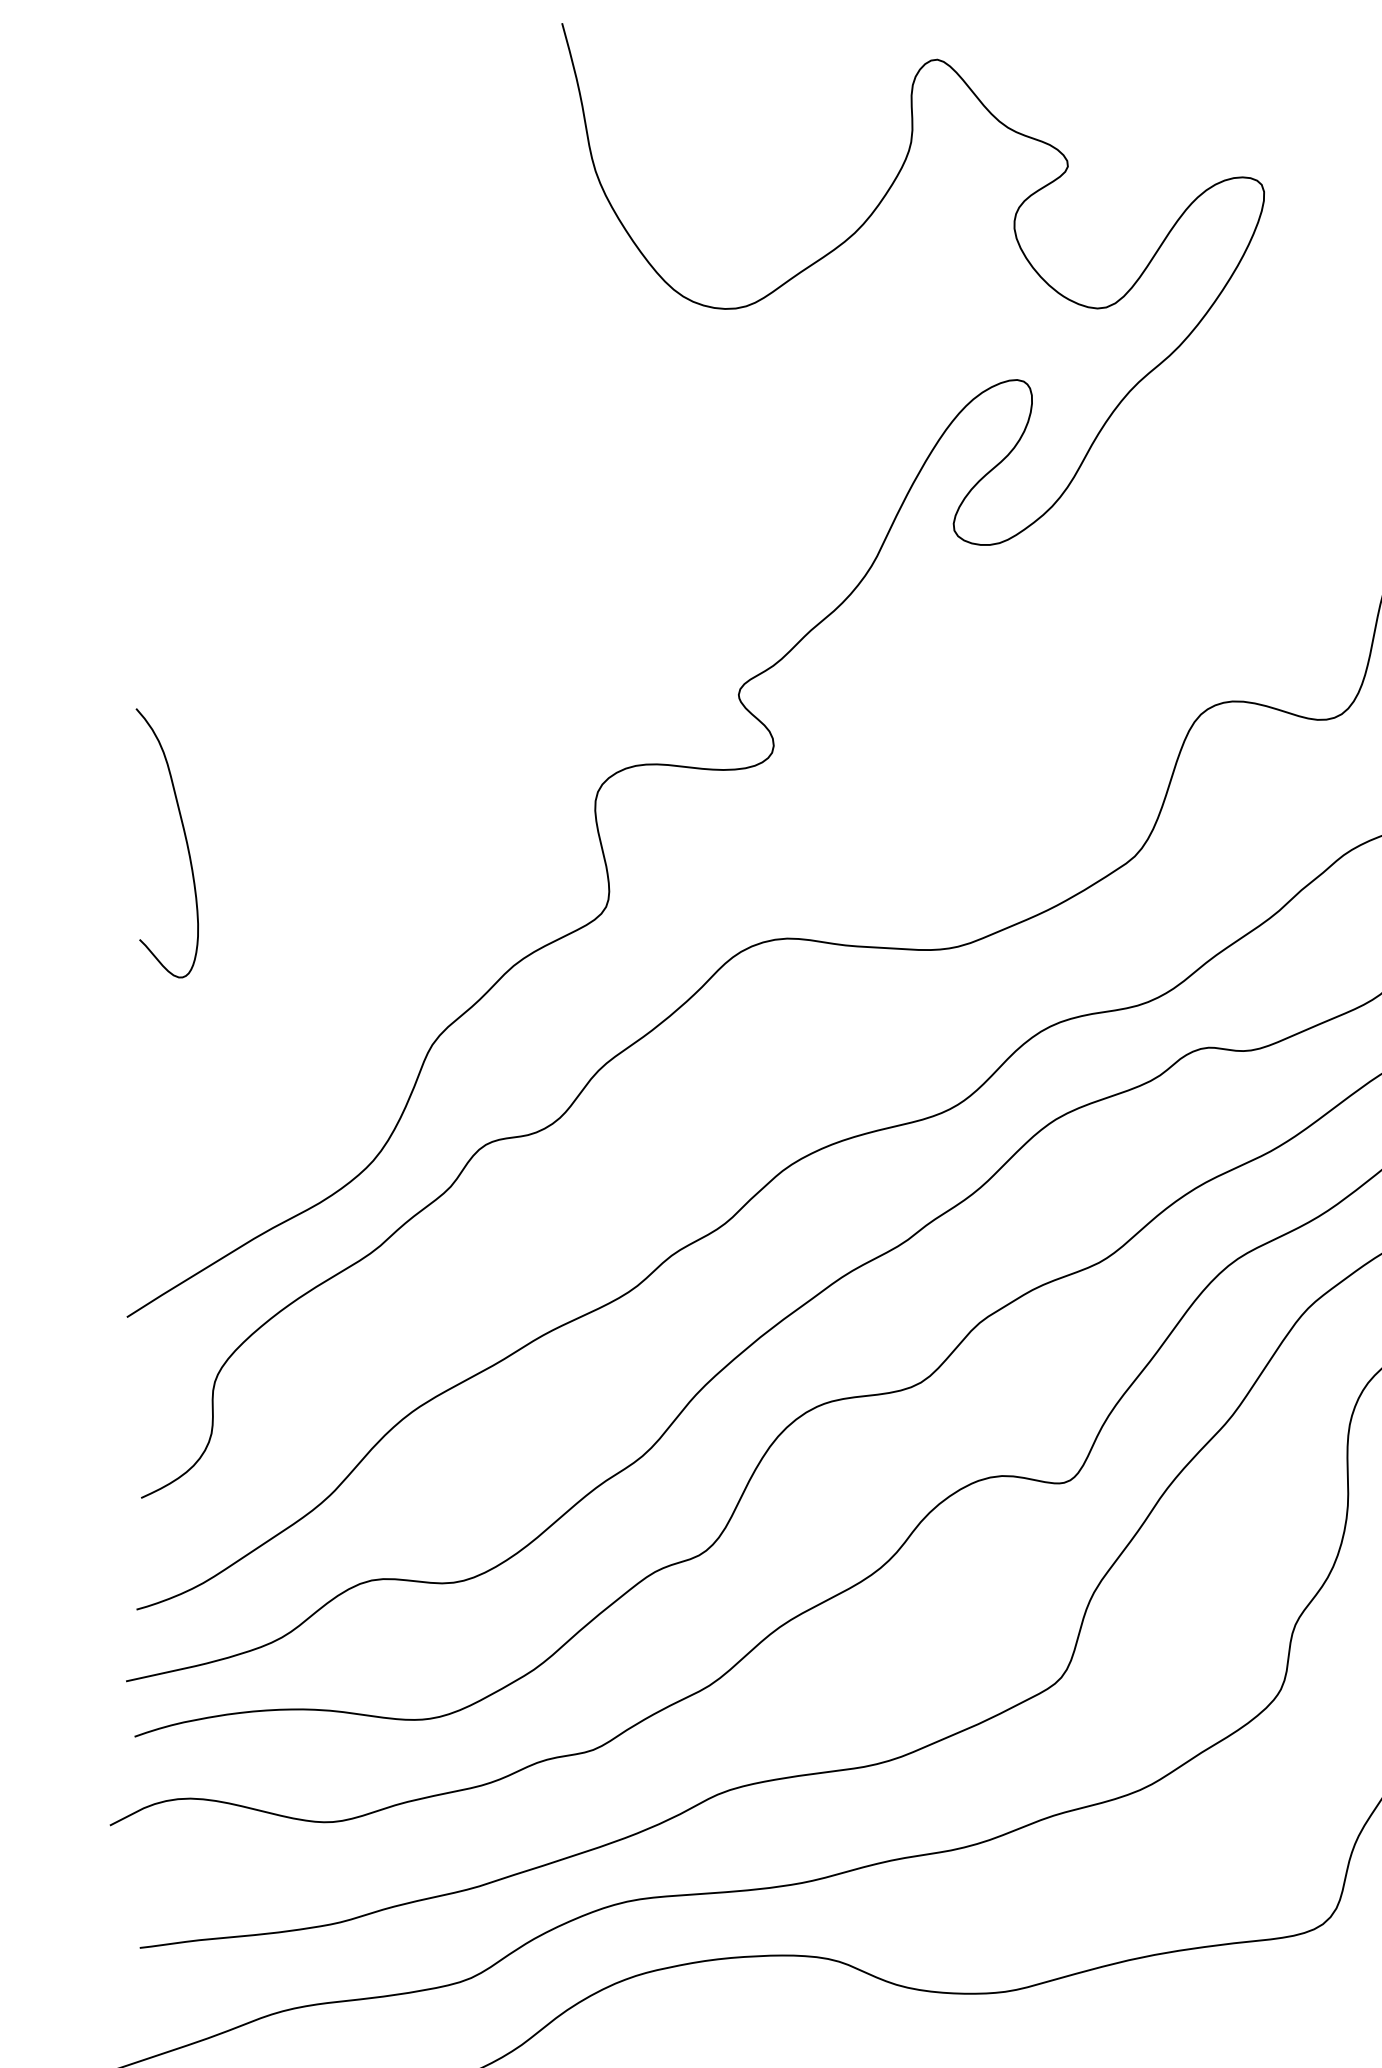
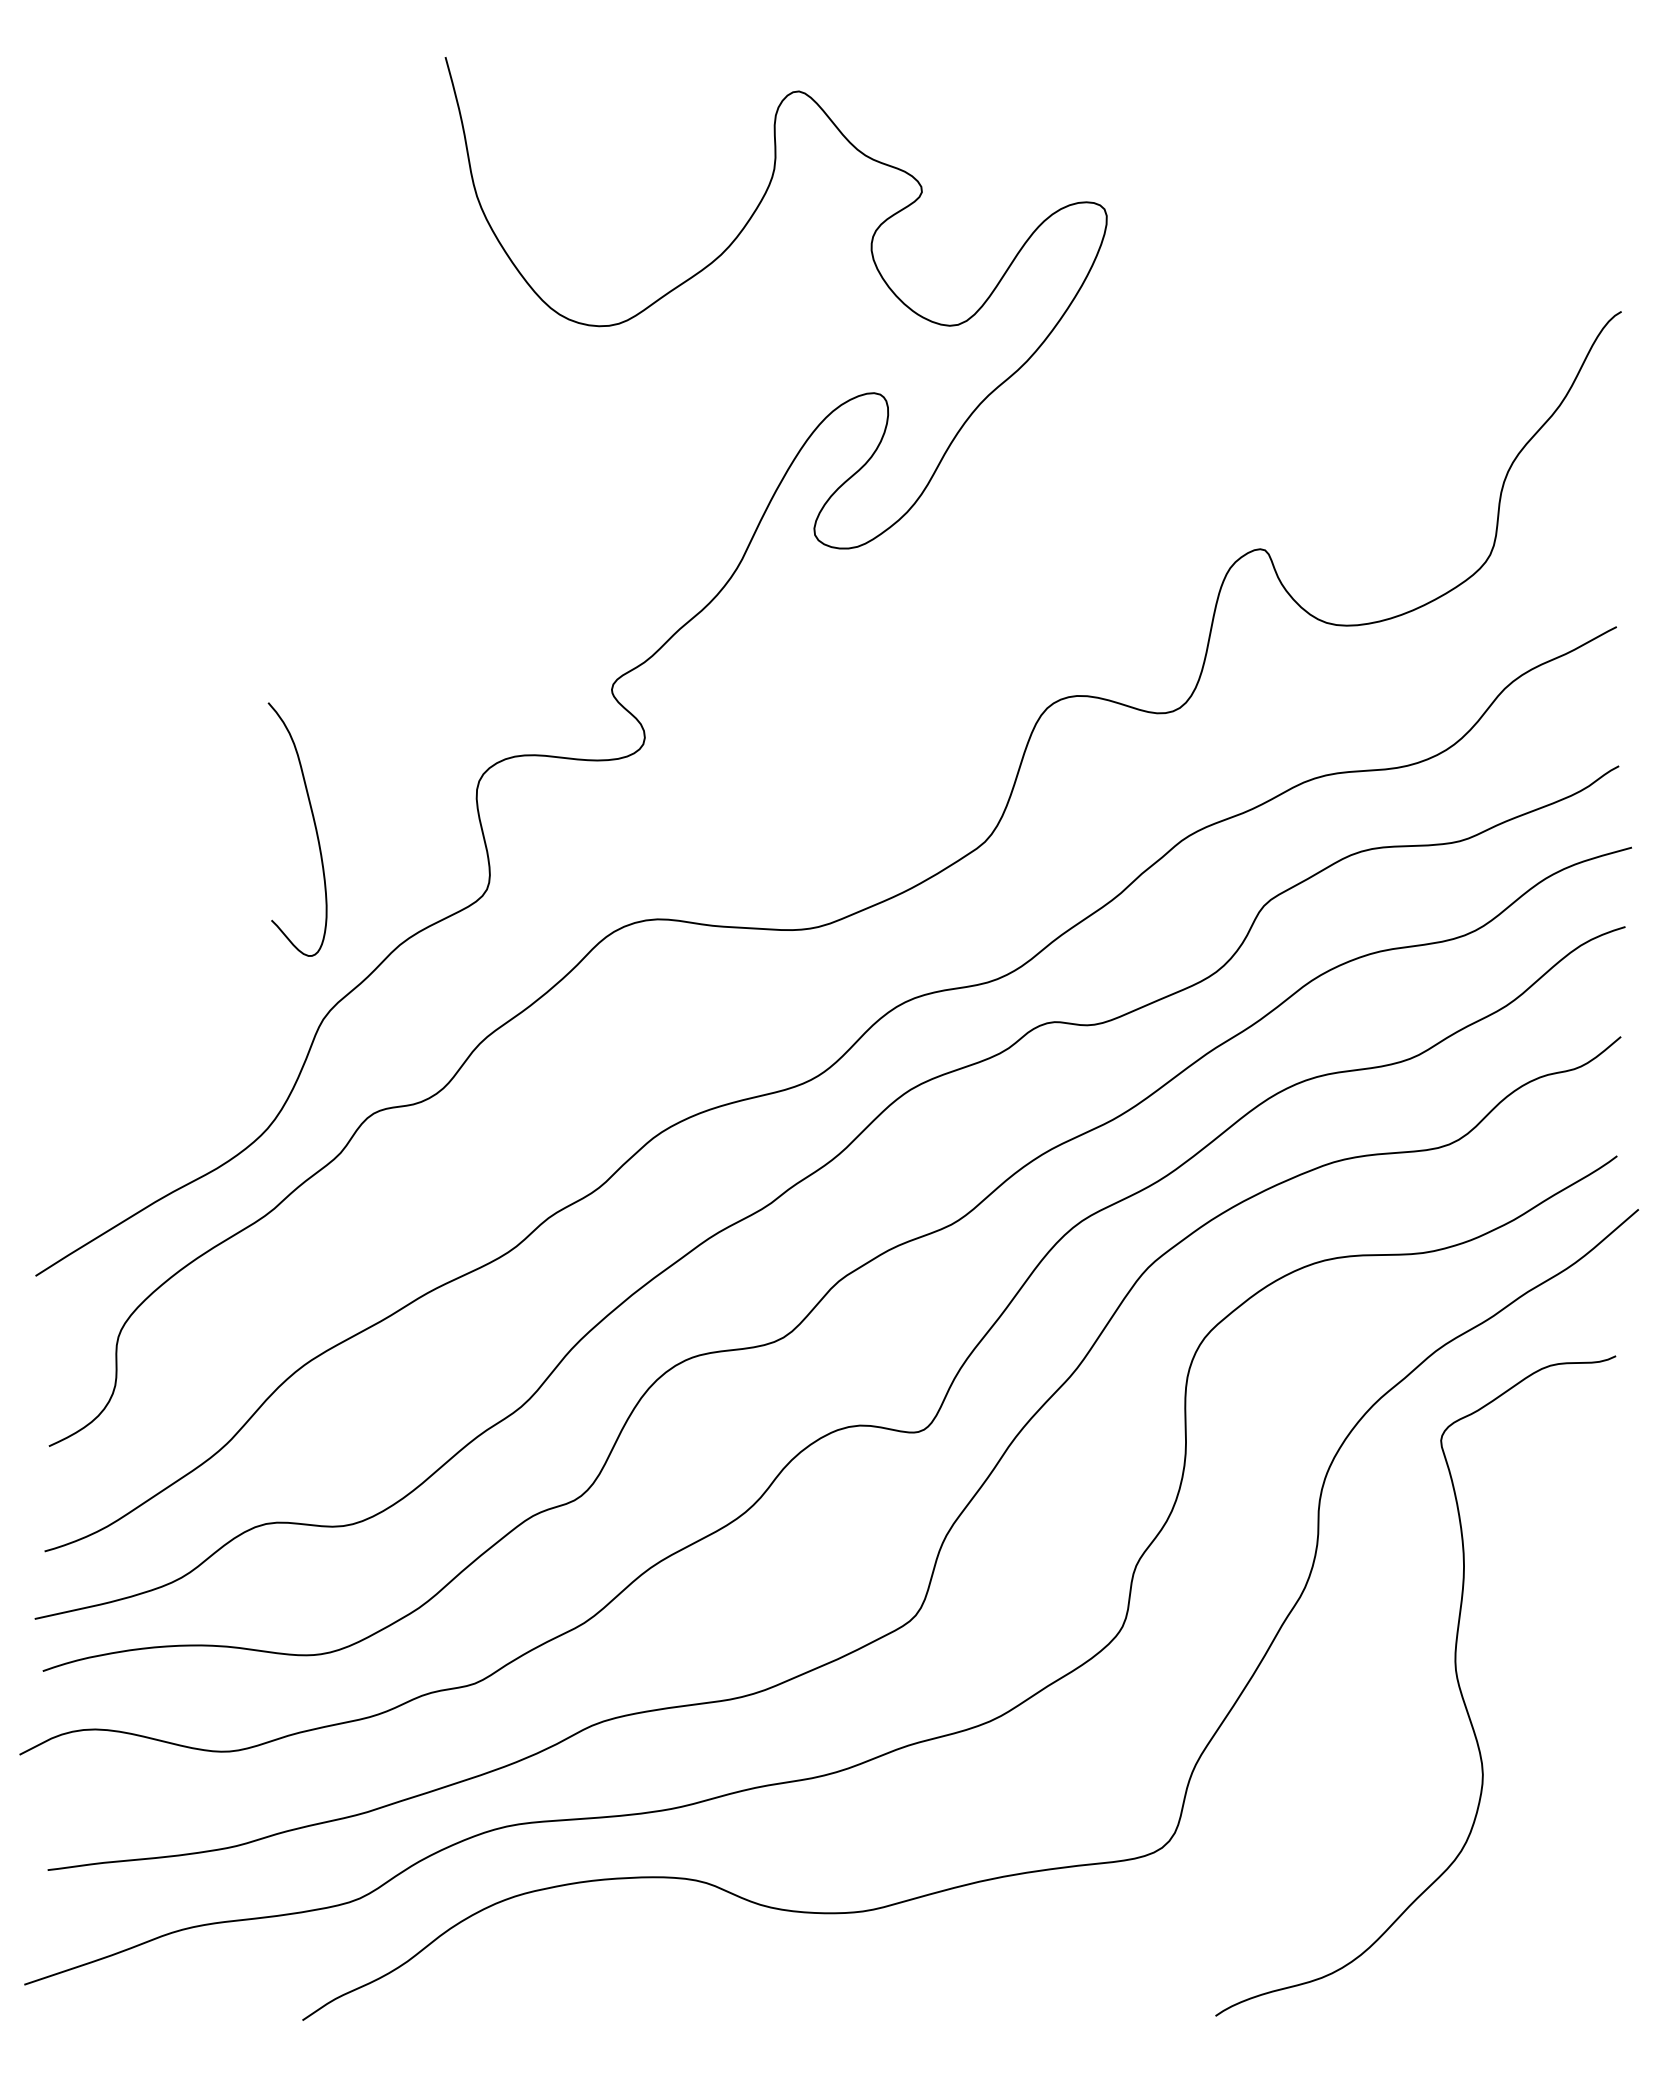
curve: (185, 841) -> (314, 827), moved

